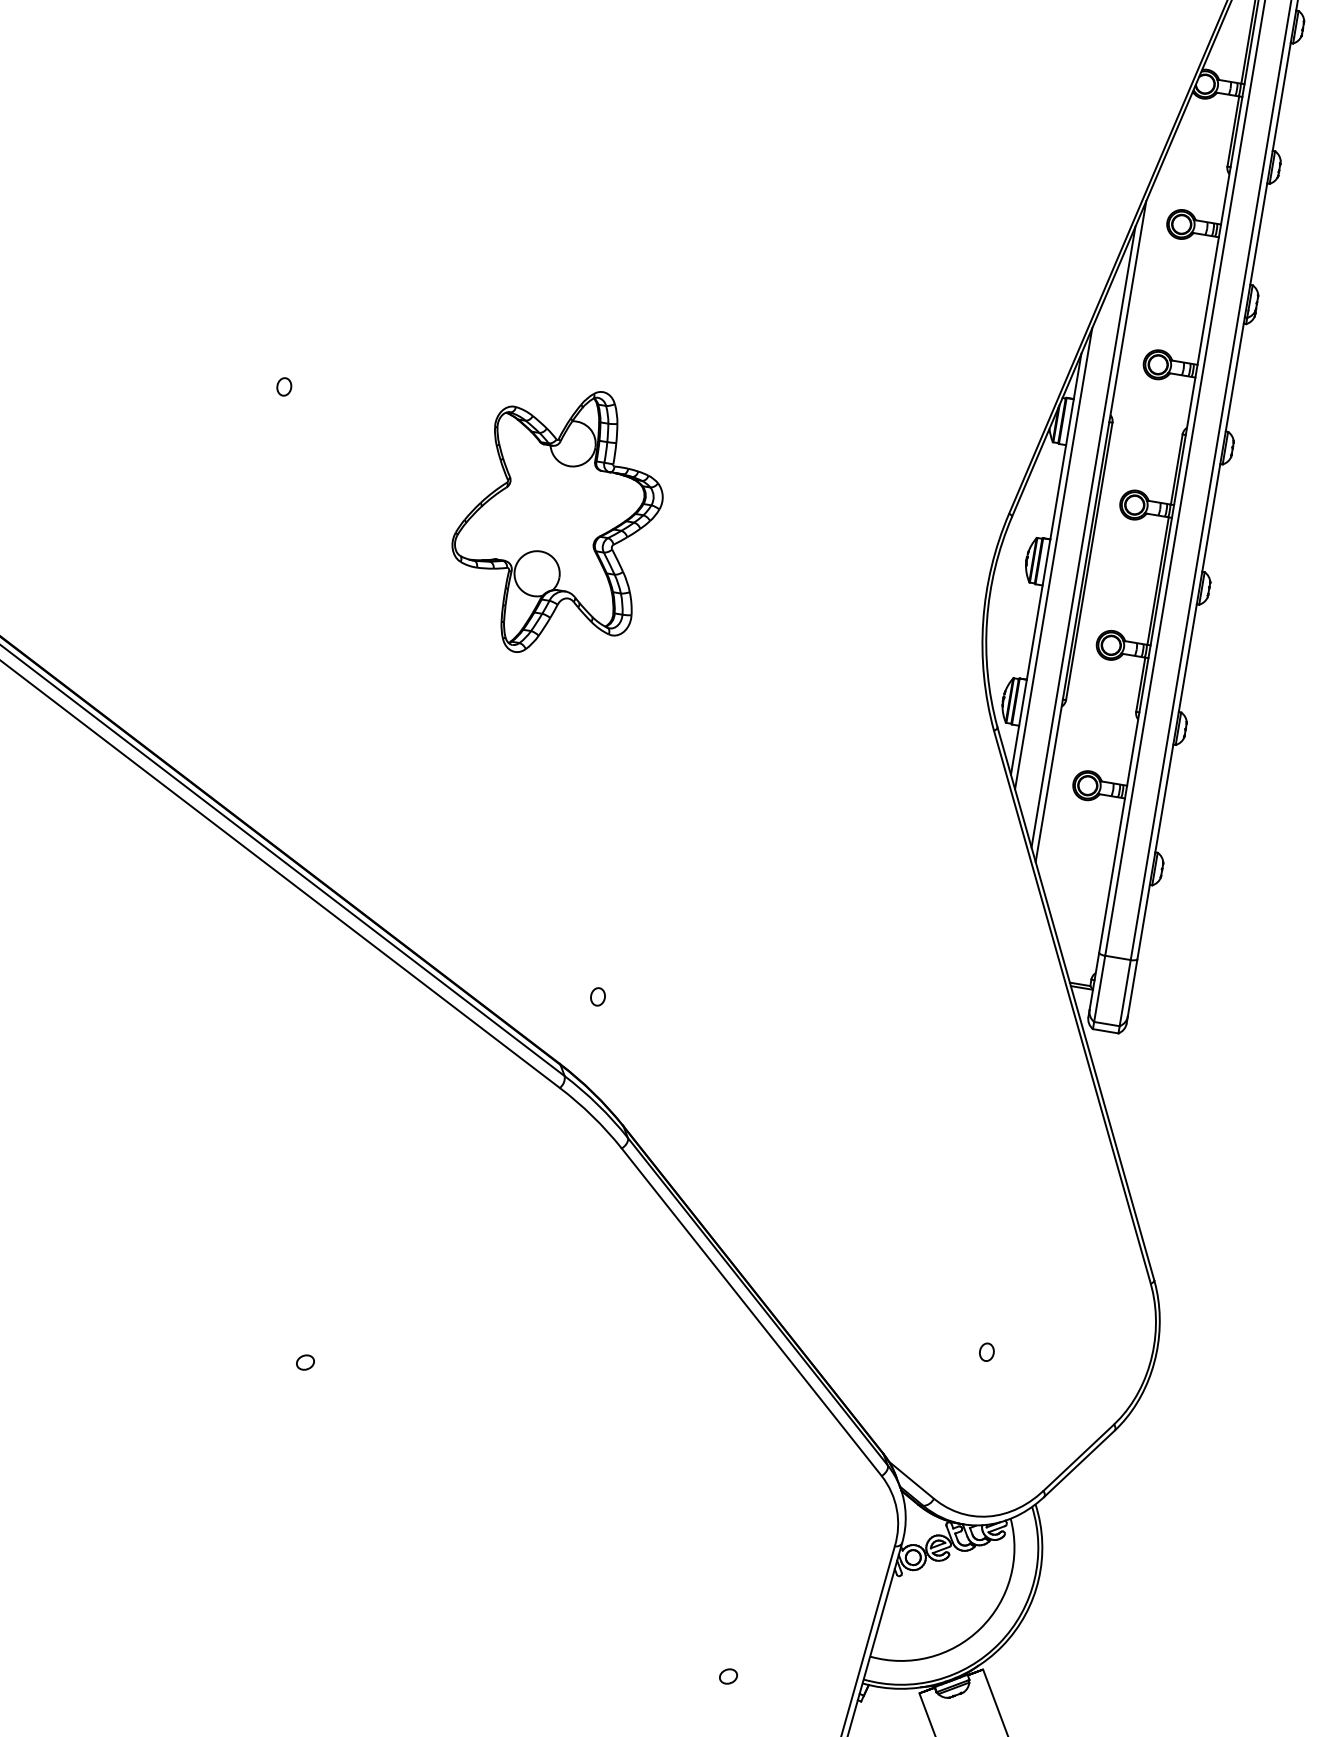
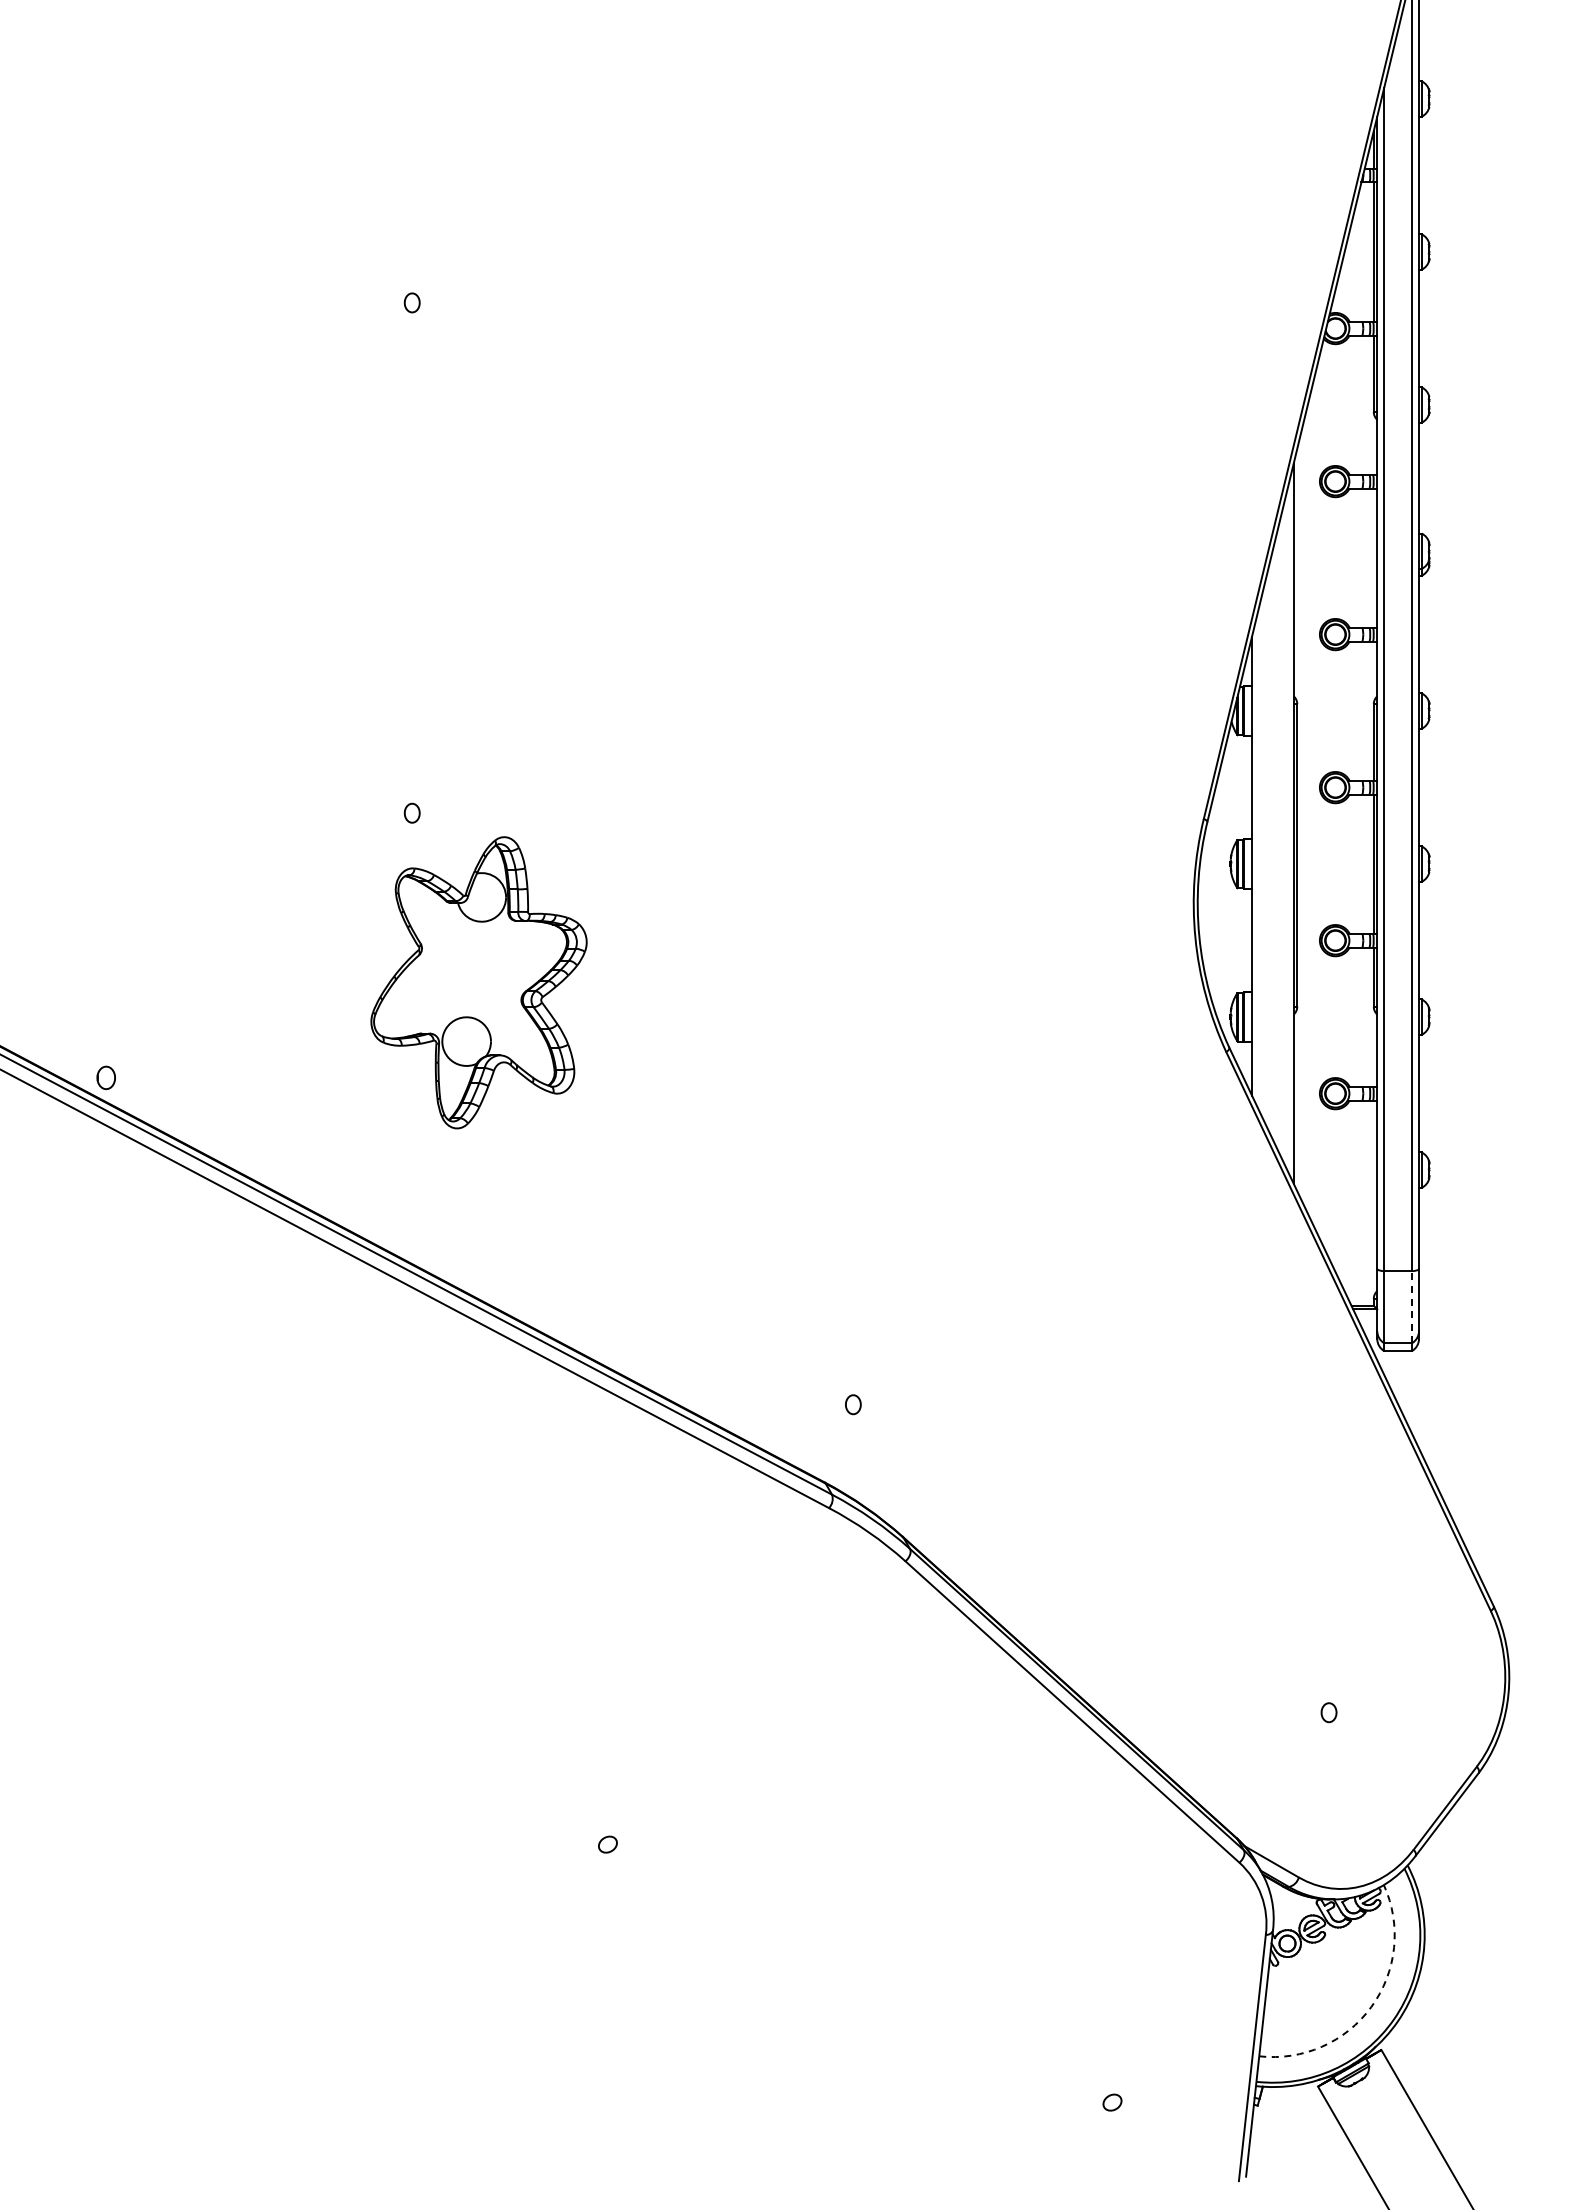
part: (557, 521) -> (478, 982), moved
line: (1083, 536) -> (1286, 830), removed
line: (1054, 558) -> (1259, 858), removed
line: (1125, 992) -> (1412, 1306), solid -> dashed
arc: (980, 1629) -> (1371, 2007), solid -> dashed

